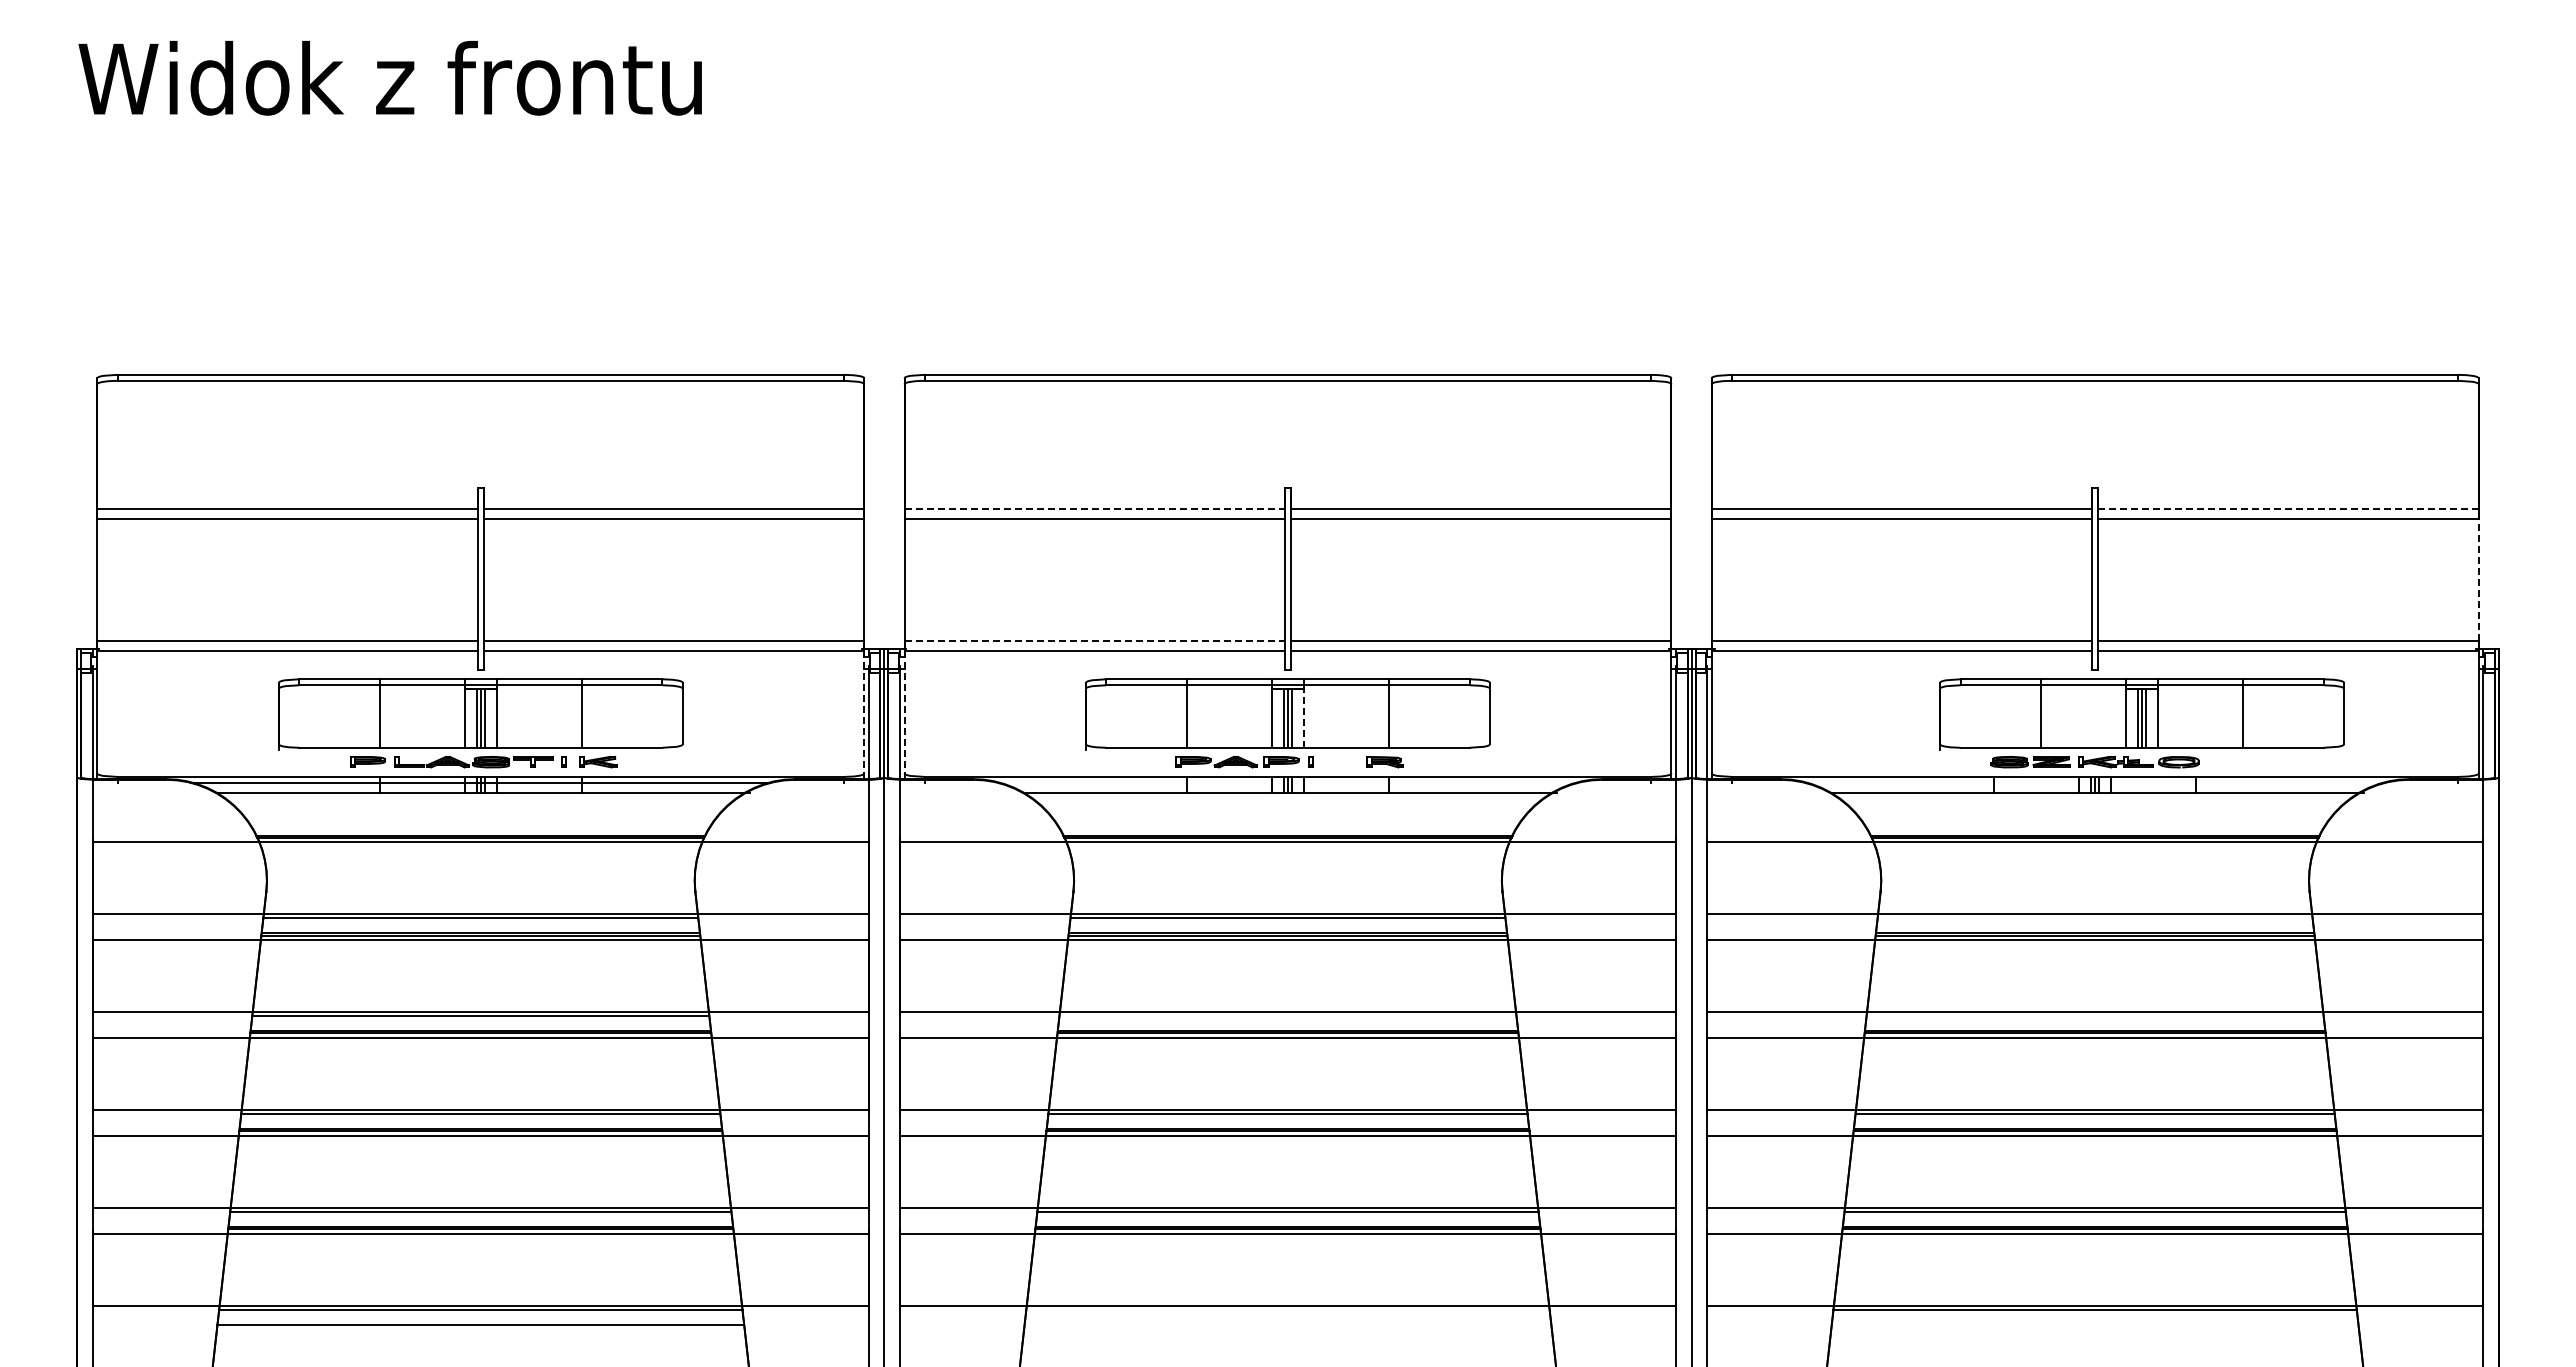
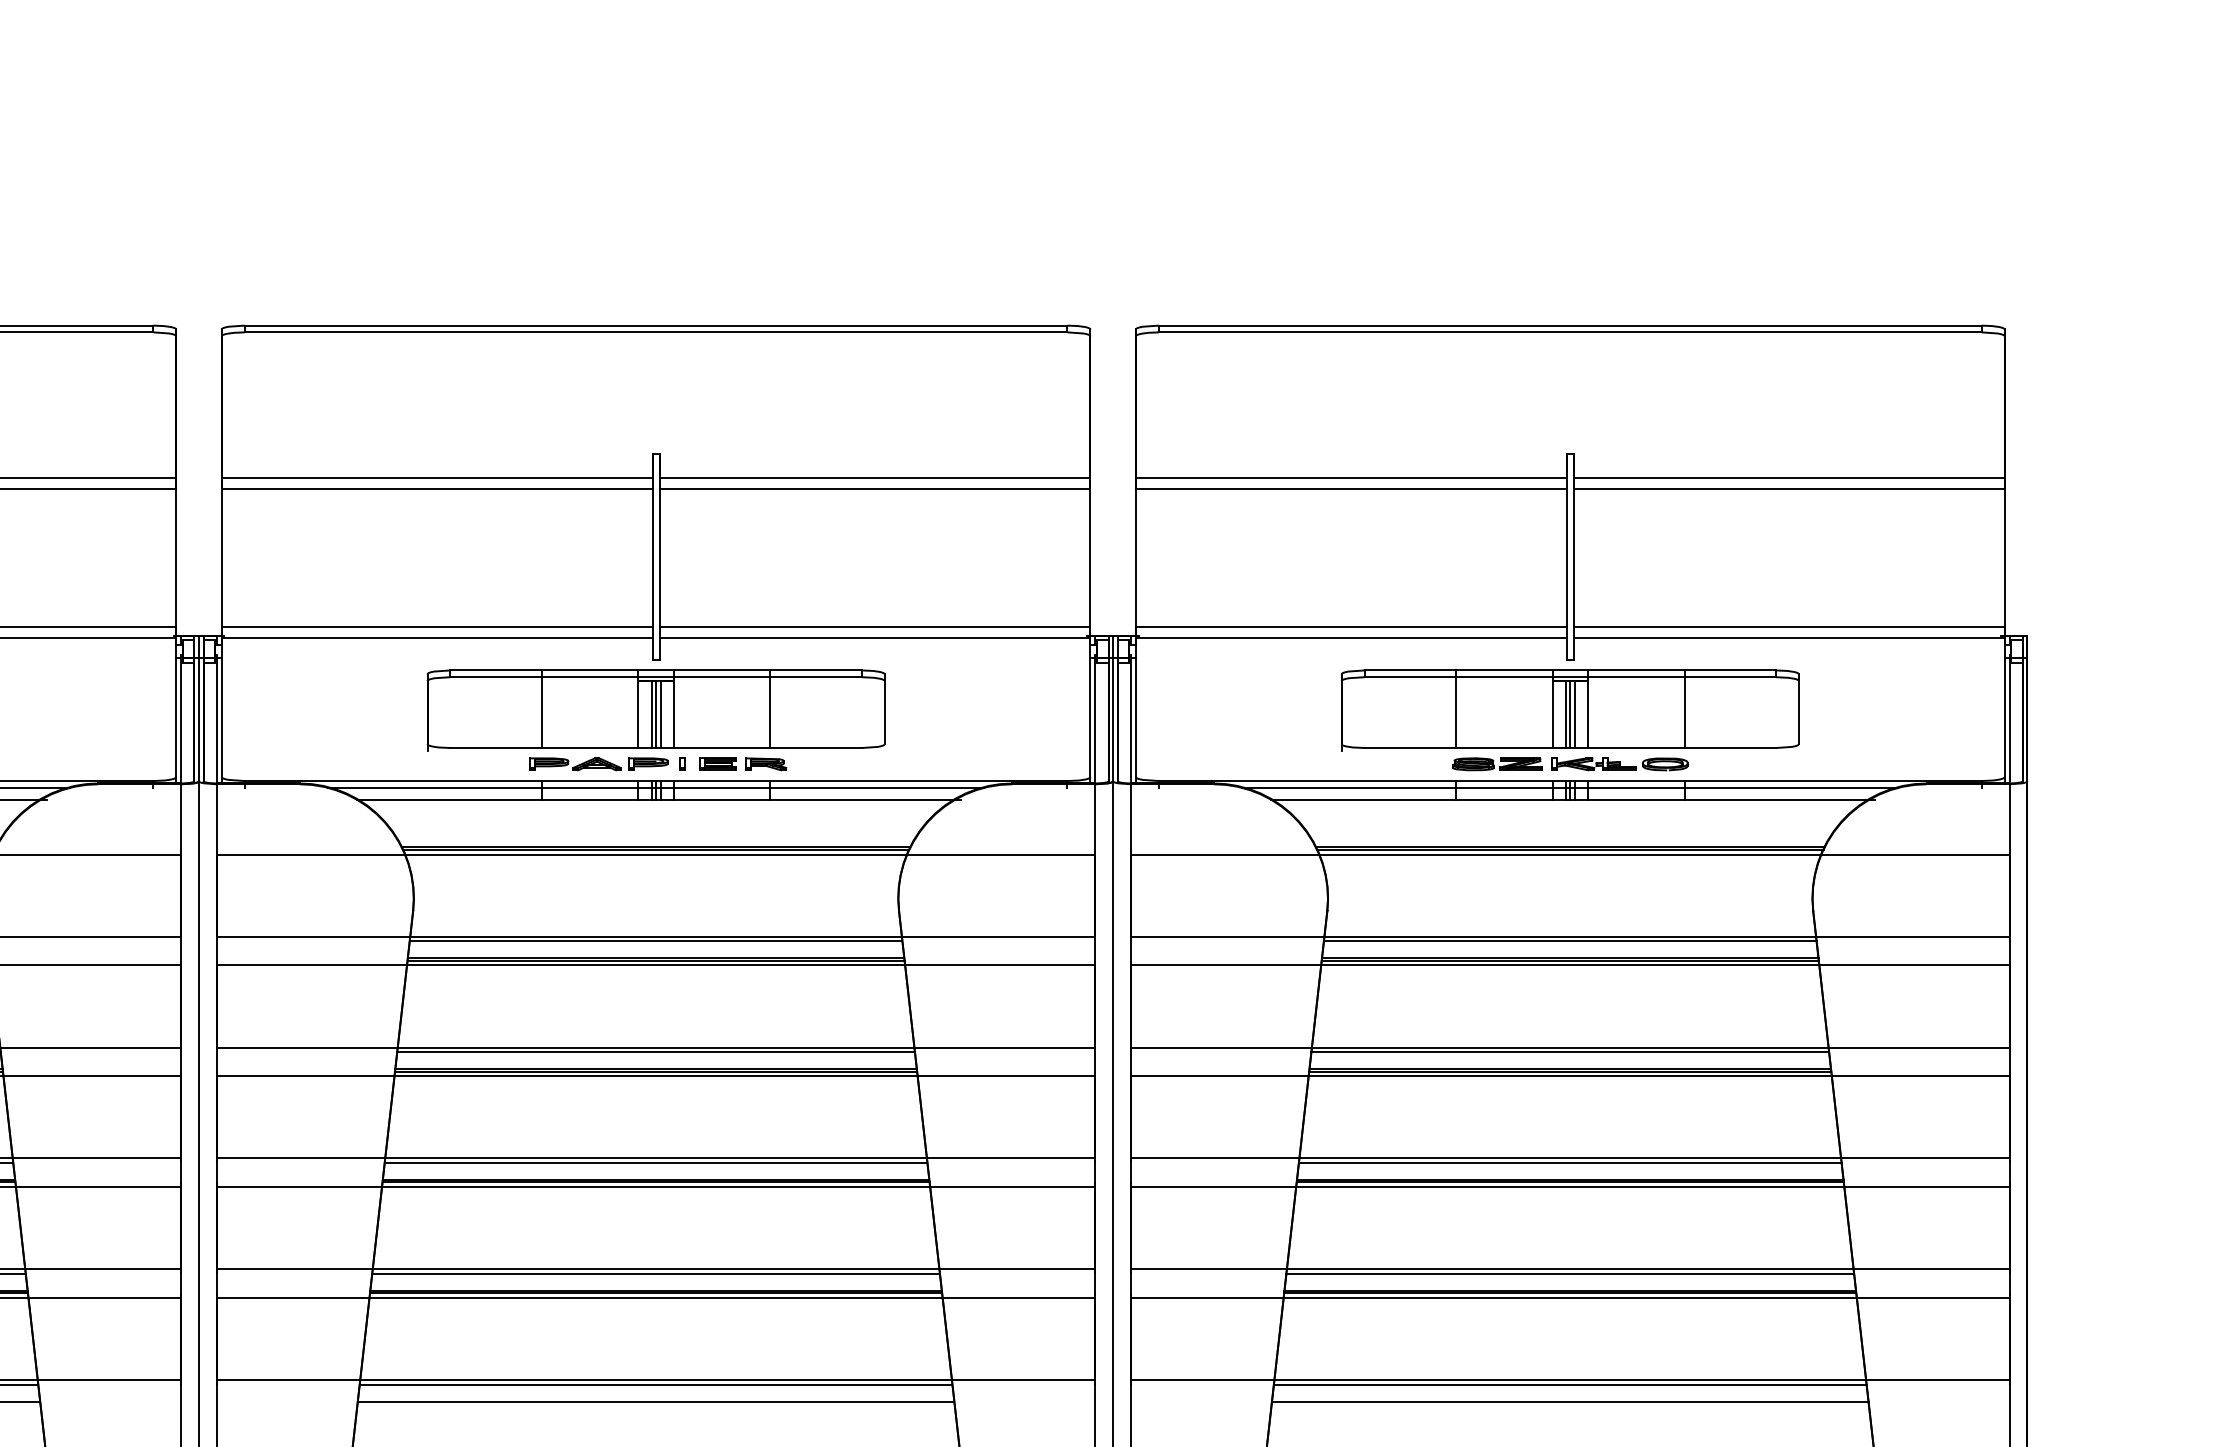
line: (1095, 509) -> (438, 478), dashed -> solid
line: (2288, 509) -> (1789, 478), dashed -> solid
line: (2478, 580) -> (2004, 558), dashed -> solid
line: (1095, 640) -> (438, 626), dashed -> solid
line: (864, 712) -> (176, 708), dashed -> solid
line: (904, 712) -> (221, 708), dashed -> solid
part: (2141, 714) -> (1569, 710), moved
line: (1303, 717) -> (673, 713), dashed -> solid
part: (1342, 761) -> (717, 763), added
line: (1287, 782) -> (655, 787), added
line: (2094, 782) -> (1569, 787), added
line: (2094, 918) -> (1569, 941), added
line: (1287, 1016) -> (655, 1052), added
line: (2094, 1016) -> (1569, 1052), added
line: (1287, 1309) -> (655, 1384), added
line: (1287, 1325) -> (655, 1402), added
line: (2094, 1325) -> (1569, 1402), added

